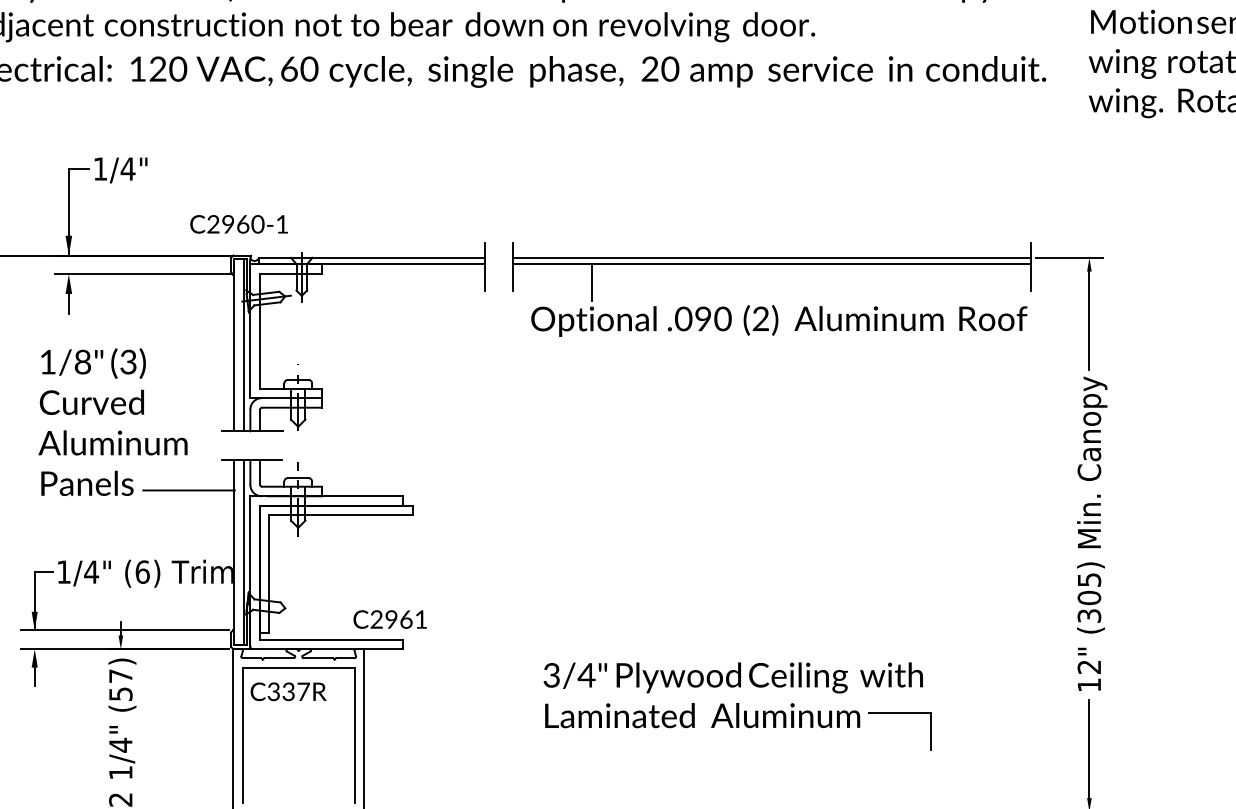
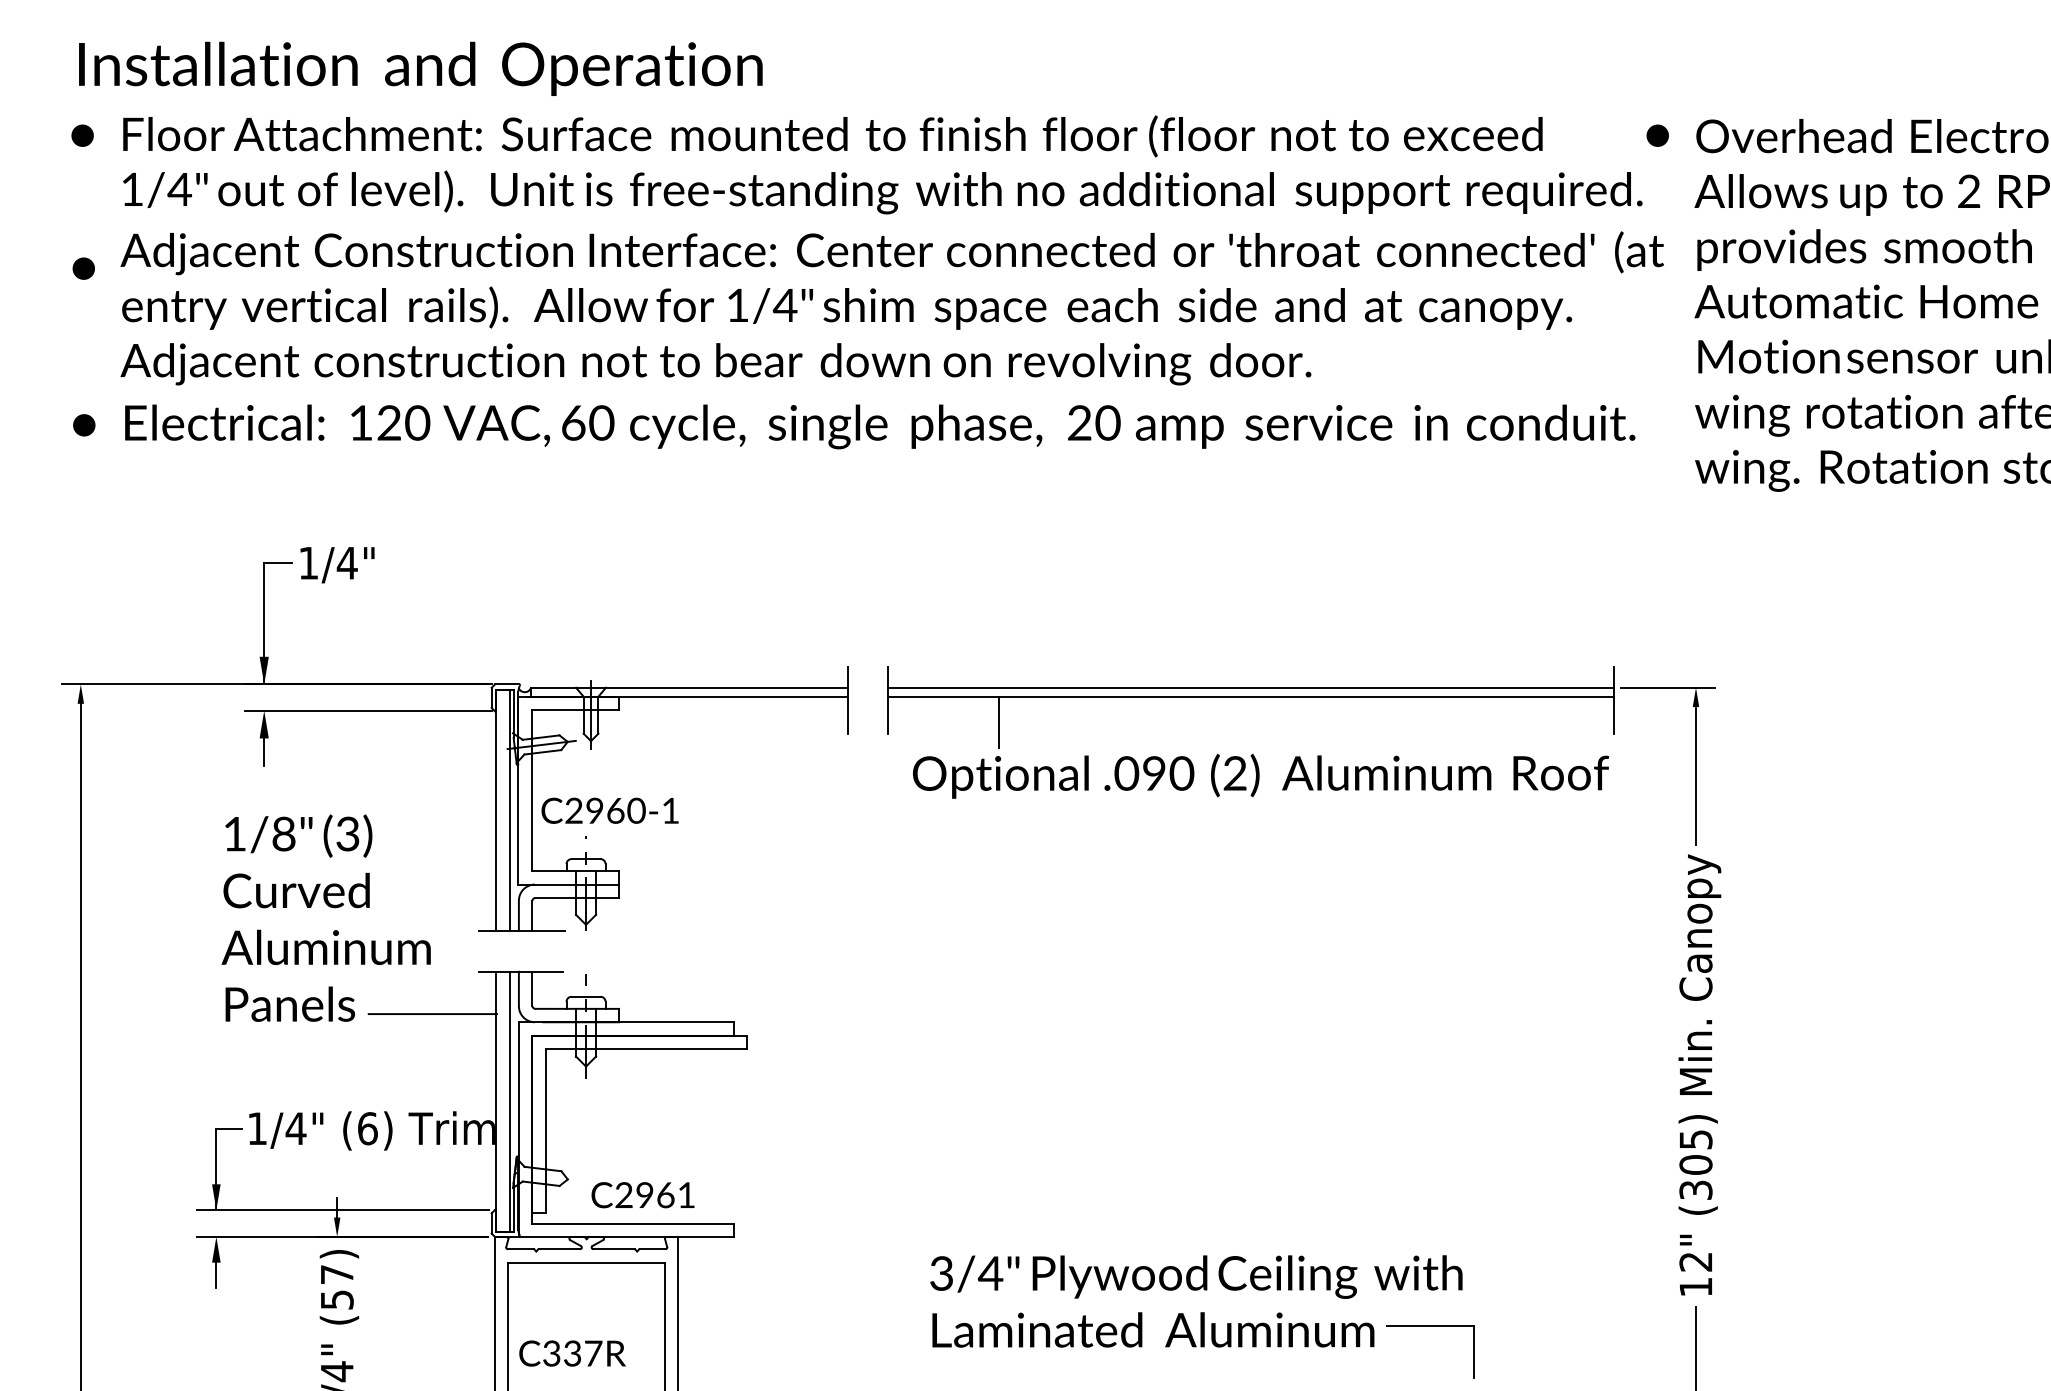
text: (238, 224) -> (609, 810), moved
text: (389, 619) -> (642, 1195), moved
text: (288, 691) -> (572, 1353), moved

